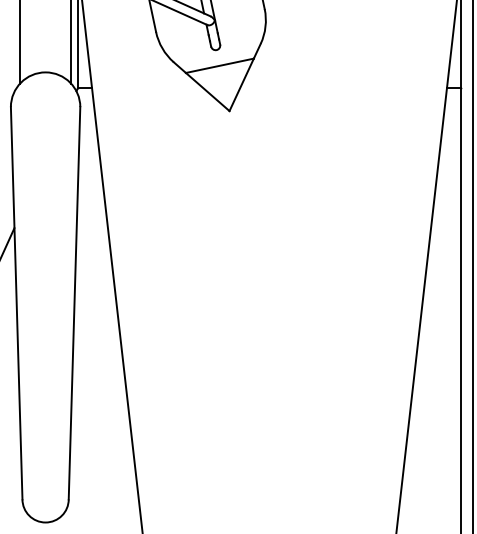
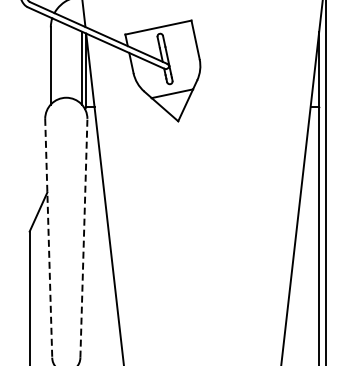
line: (73, 302) -> (83, 237), solid -> dashed
line: (16, 303) -> (48, 238), solid -> dashed

